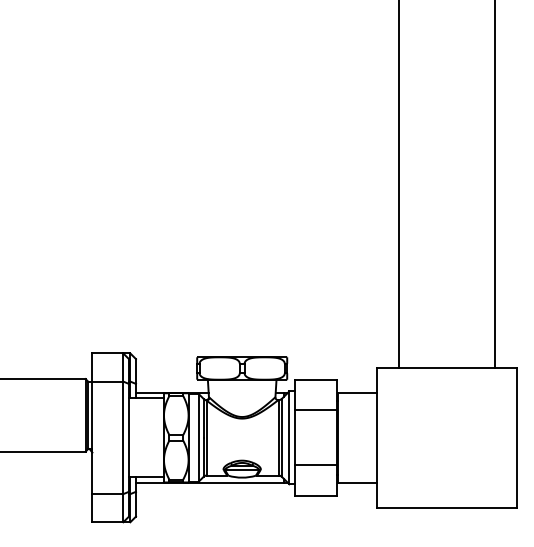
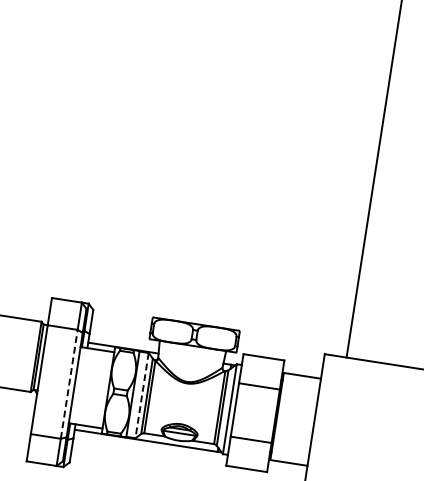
line: (123, 437) -> (69, 383), solid -> dashed
line: (198, 438) -> (141, 396), solid -> dashed

